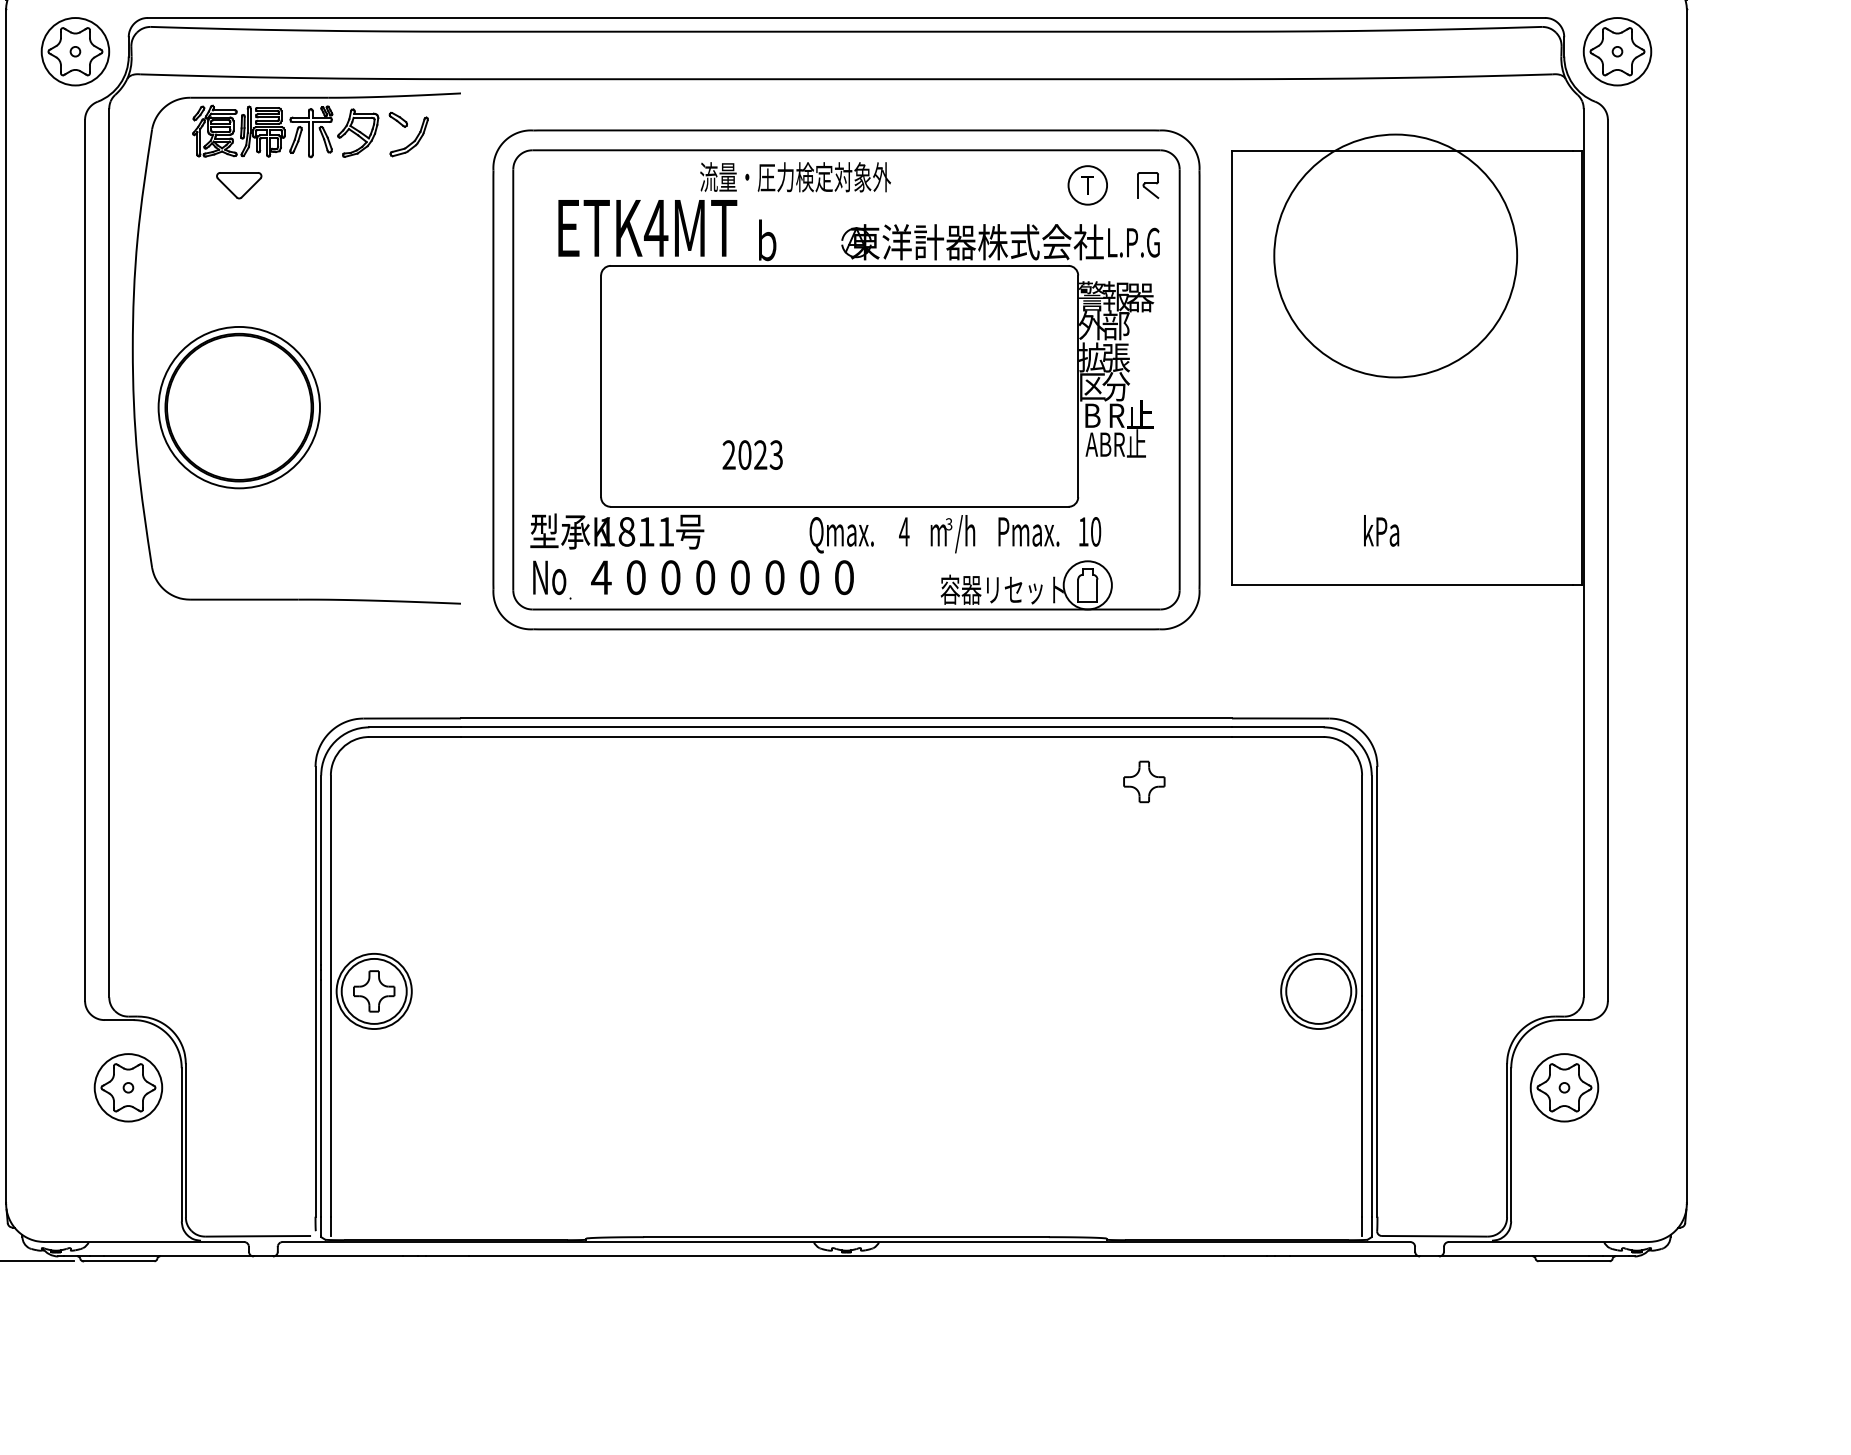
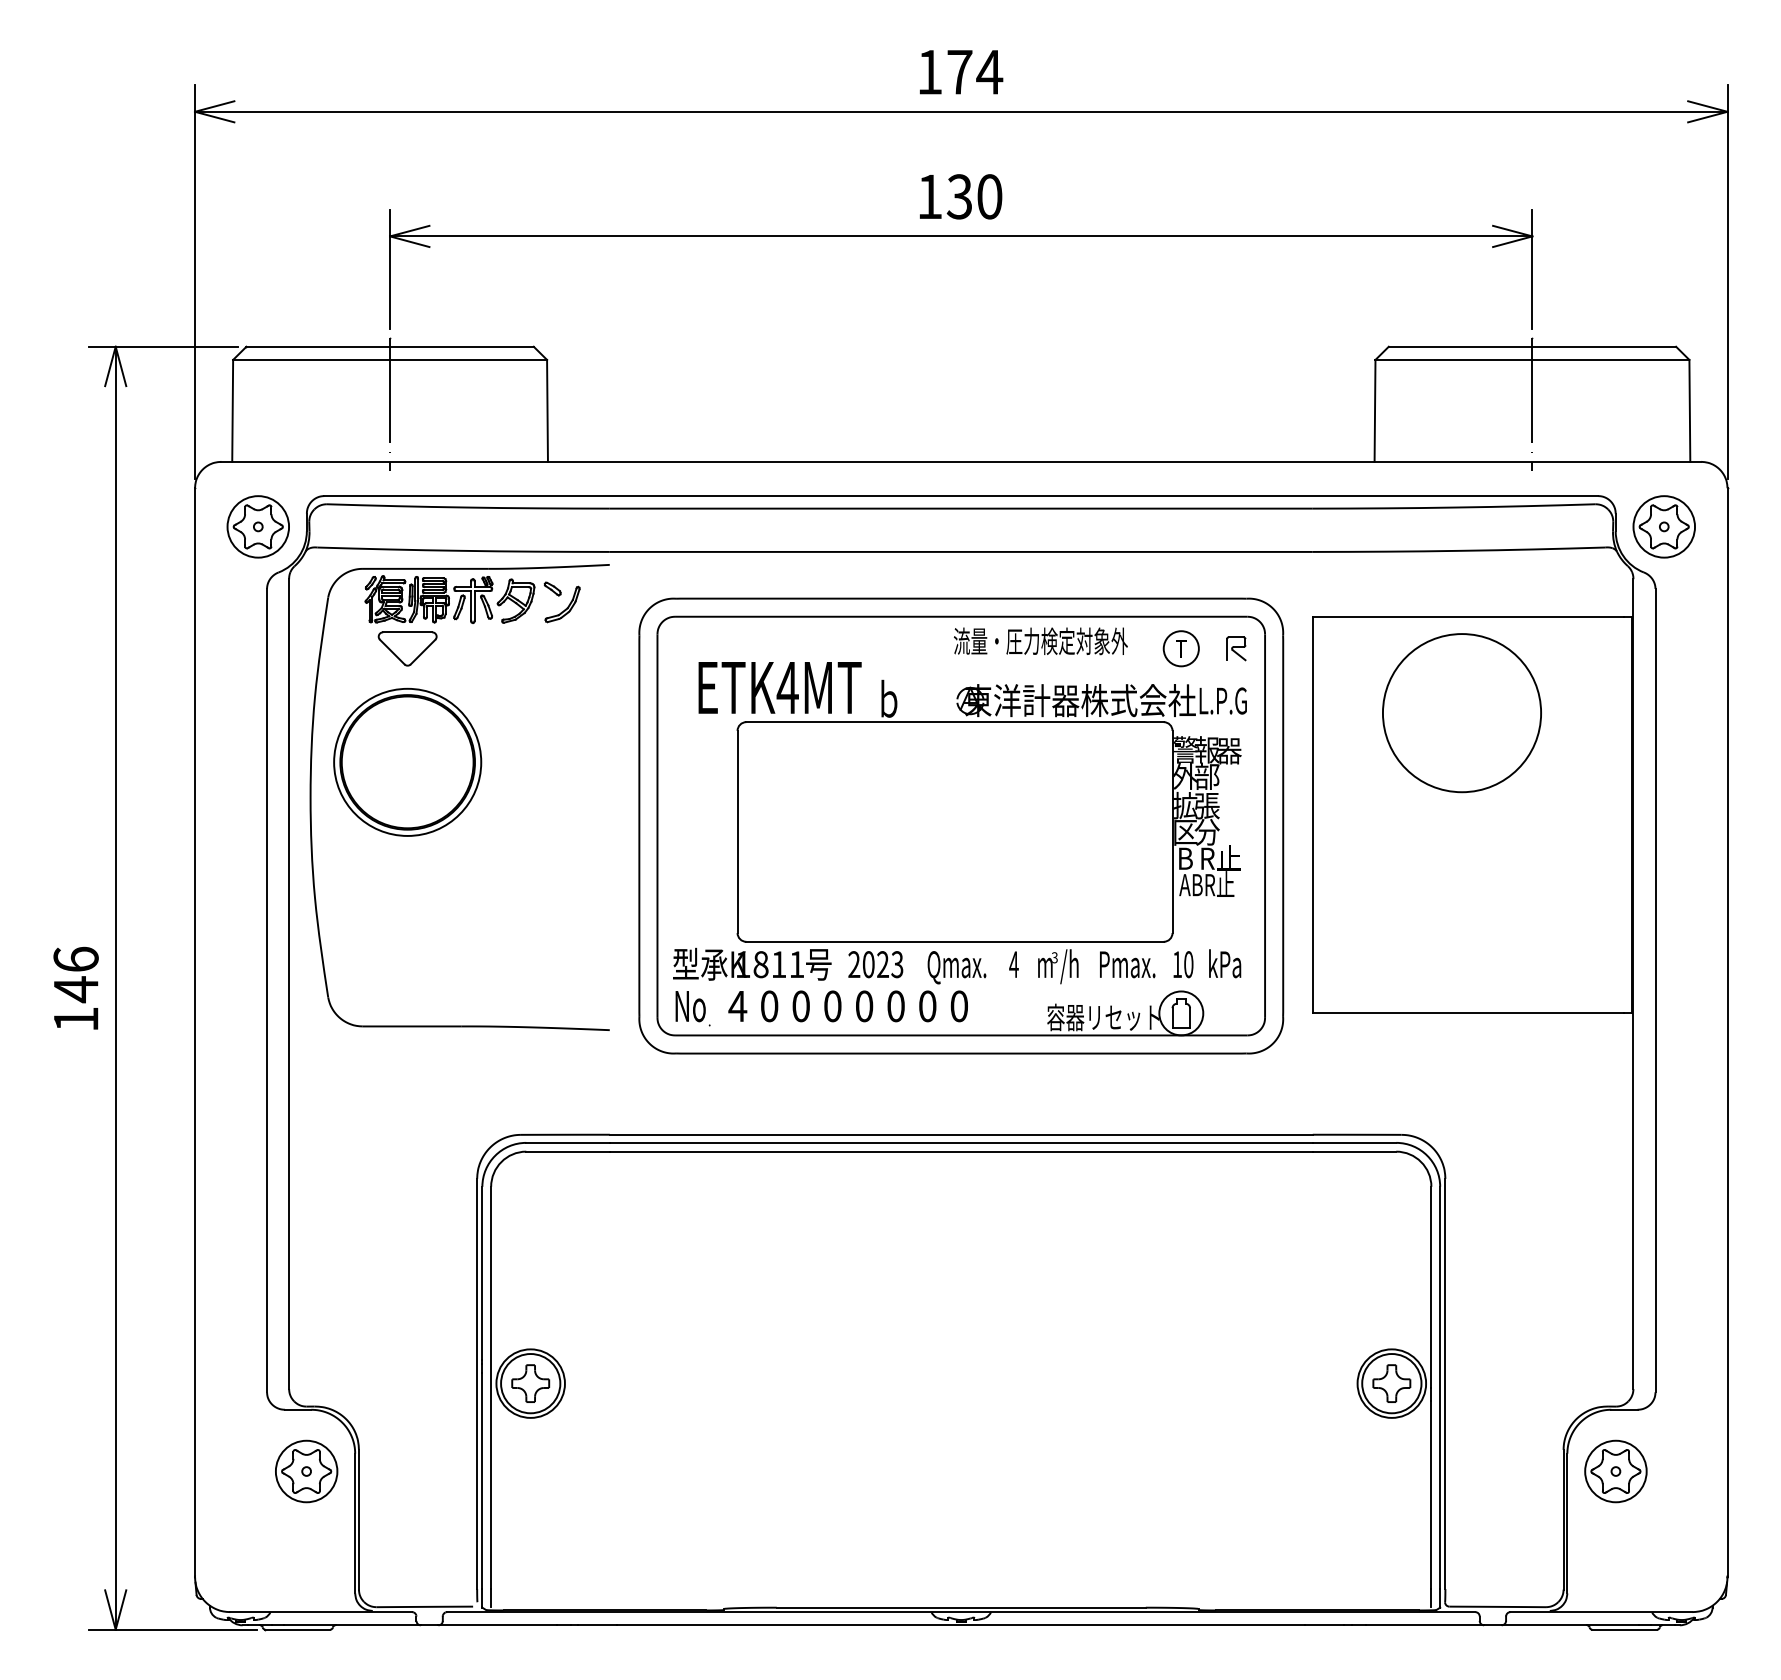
text: (795, 177) -> (1040, 641), moved
part: (239, 185) -> (407, 648), size x1.43
circle: (1395, 256) -> (1461, 713), size x0.71
part: (239, 406) -> (407, 761), moved
text: (752, 454) -> (875, 964), moved
text: (1381, 530) -> (1225, 963), moved
part: (1143, 781) -> (1391, 1383), moved

